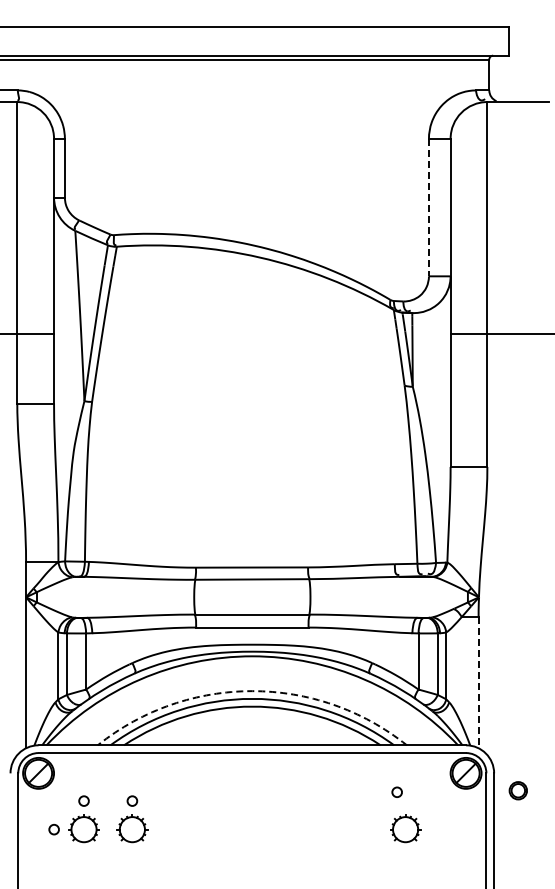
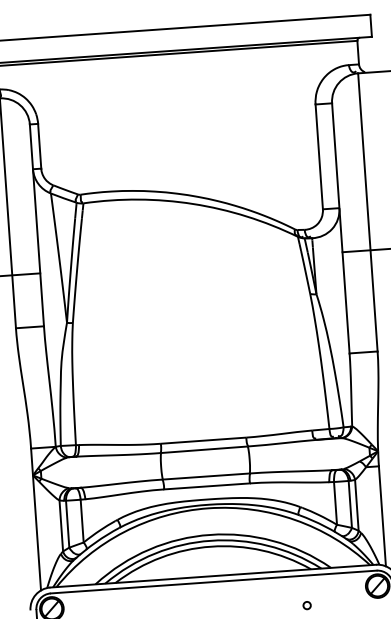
line: (428, 207) -> (318, 156), dashed -> solid
line: (478, 682) -> (382, 516), dashed -> solid
arc: (252, 691) -> (210, 535), dashed -> solid
circle: (396, 791) -> (306, 604), moved

